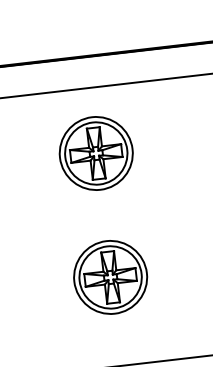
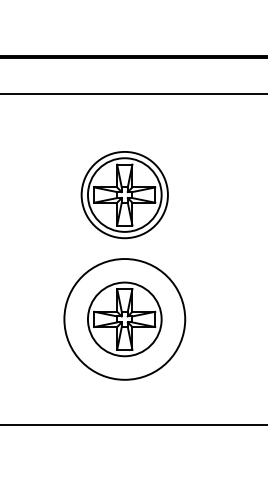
part: (96, 153) -> (124, 195), moved
circle: (110, 277) -> (124, 319), size x1.4

